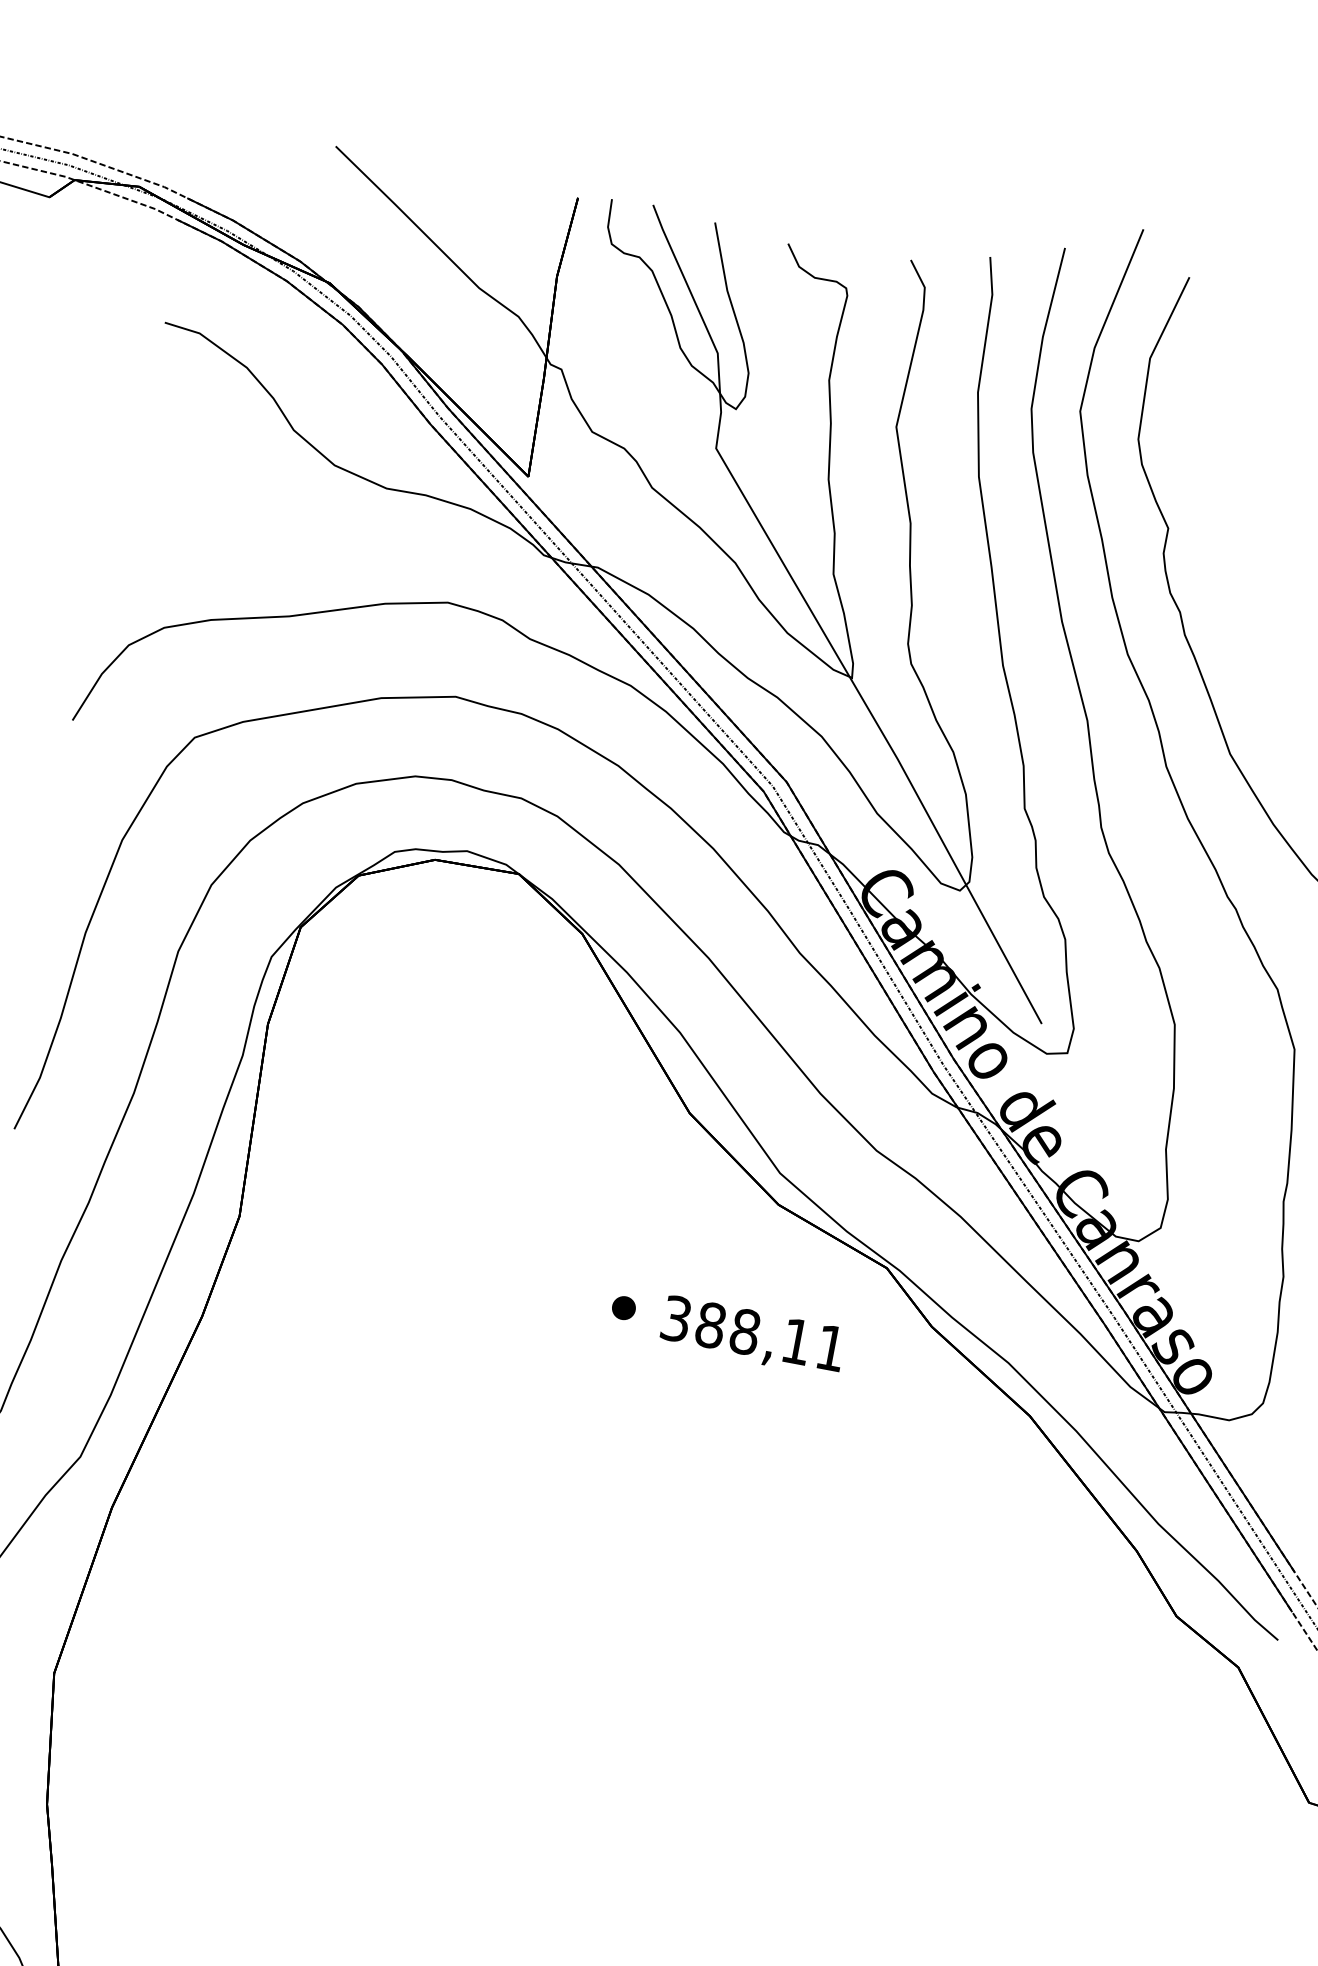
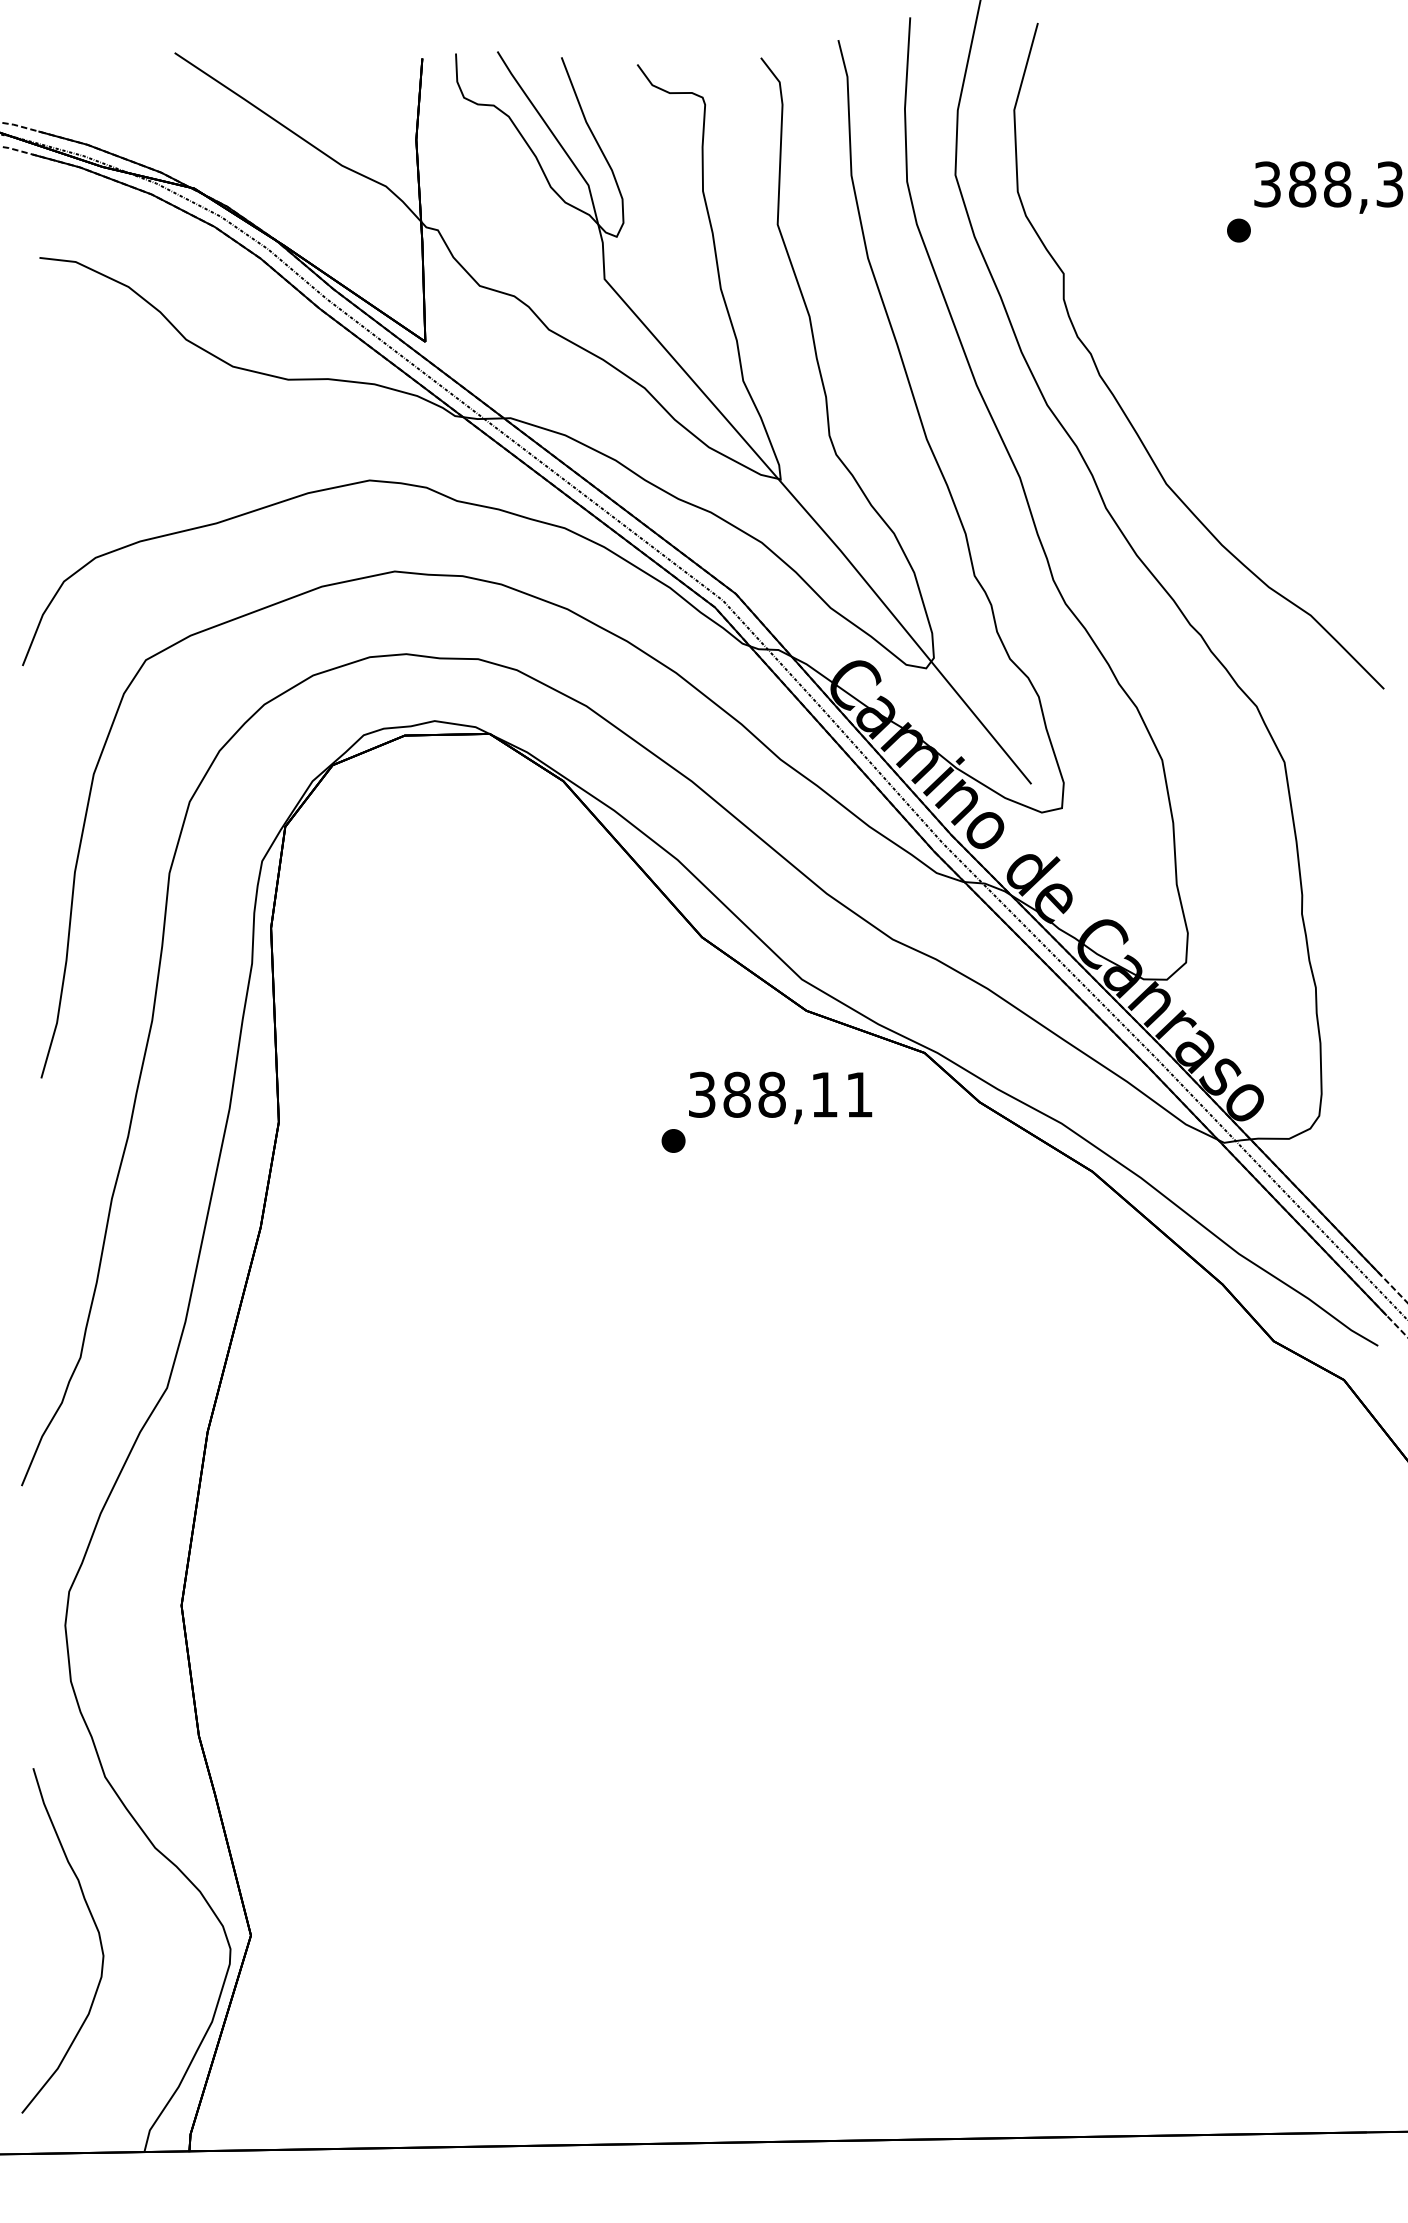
text: (752, 1336) -> (780, 1097), moved

